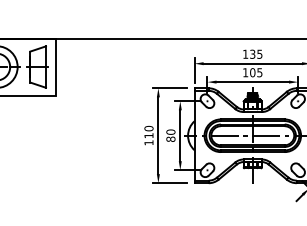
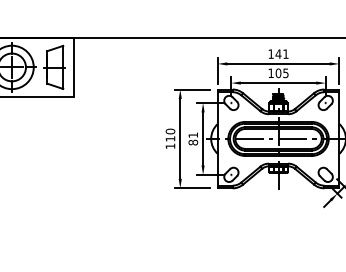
text: (255, 53) -> (281, 53), 135 -> 141
text: (171, 132) -> (193, 135), 80 -> 81

